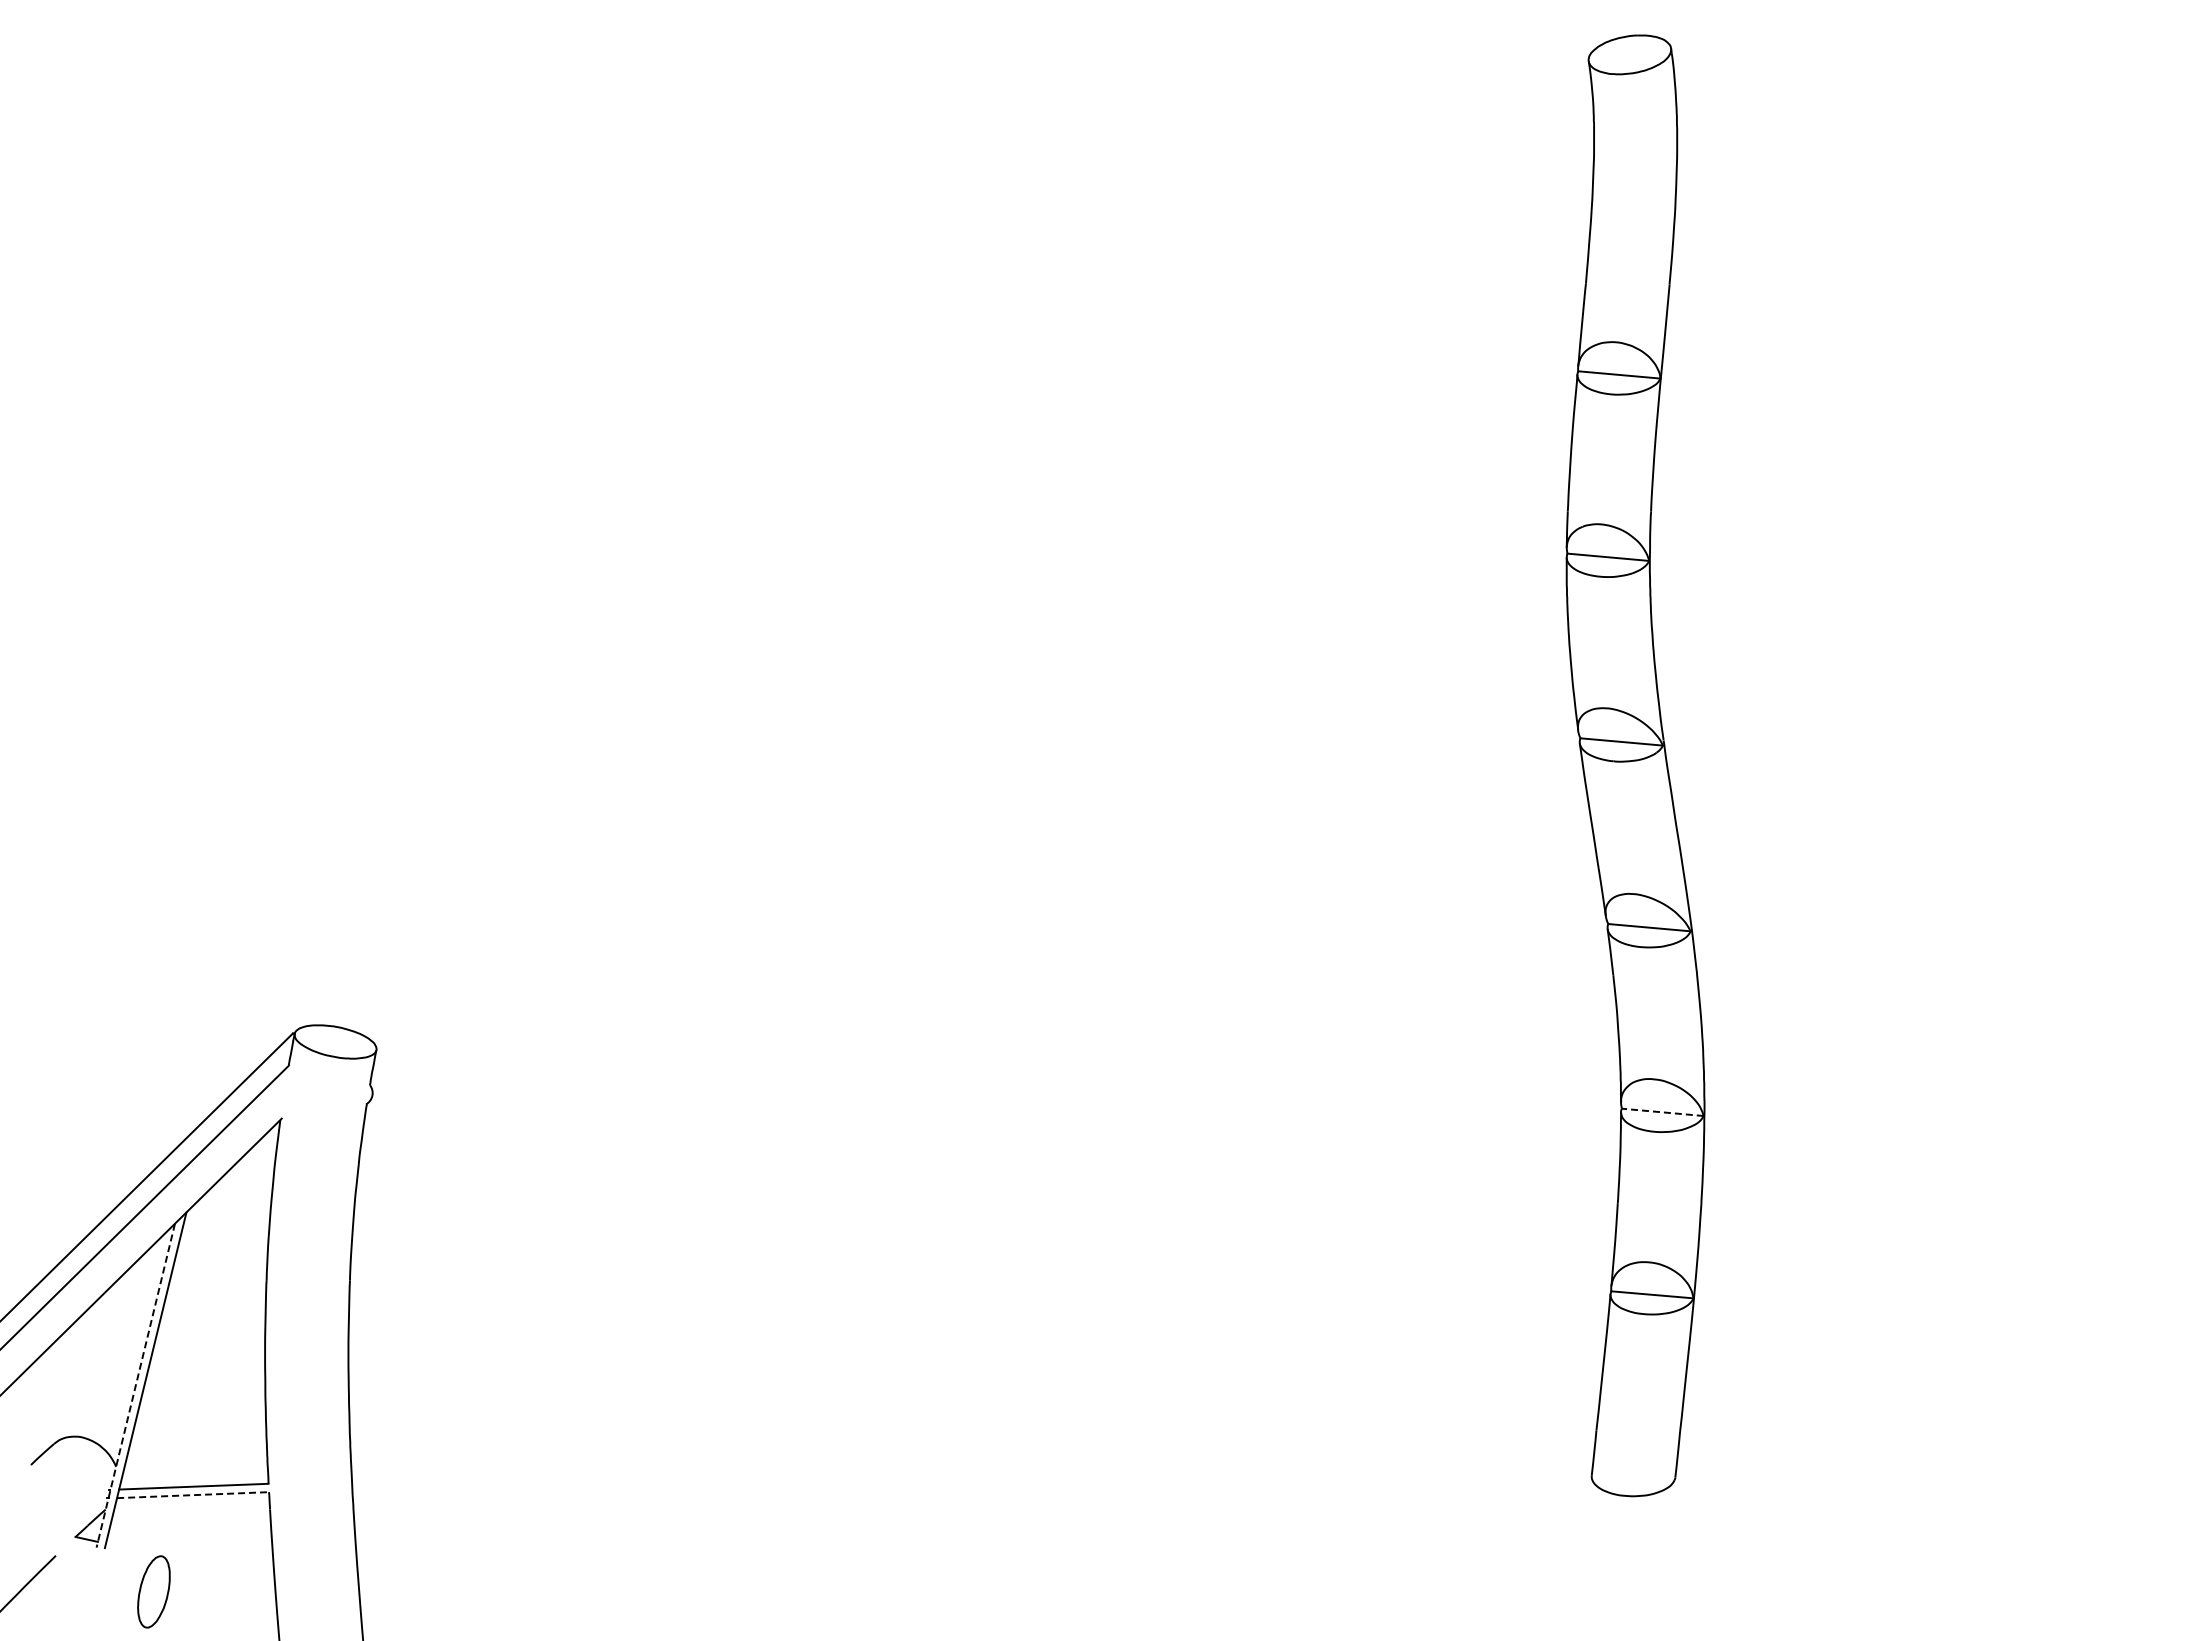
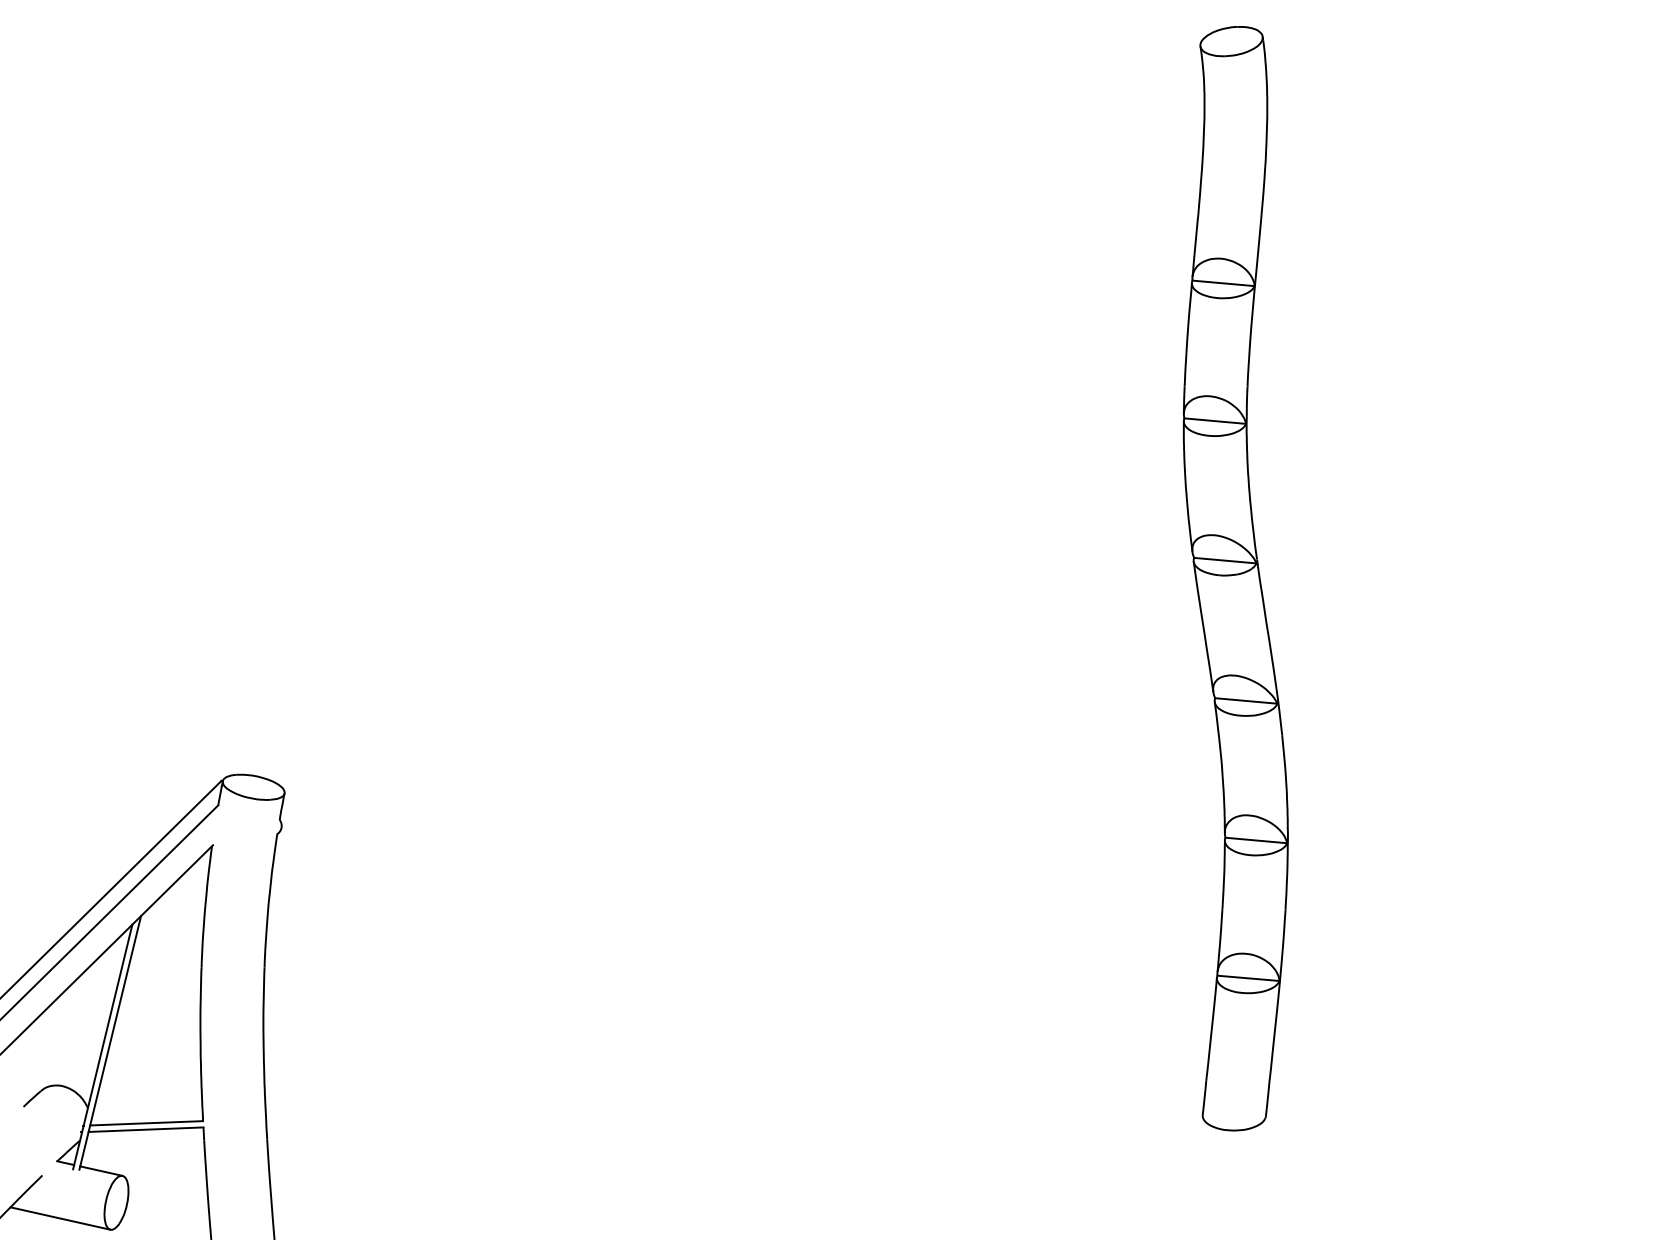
line: (1662, 1112) -> (1256, 840), dashed -> solid
line: (135, 1385) -> (102, 1046), dashed -> solid
line: (193, 1495) -> (146, 1129), dashed -> solid
line: (133, 1549) -> (101, 1170), added
line: (79, 1612) -> (60, 1218), added

